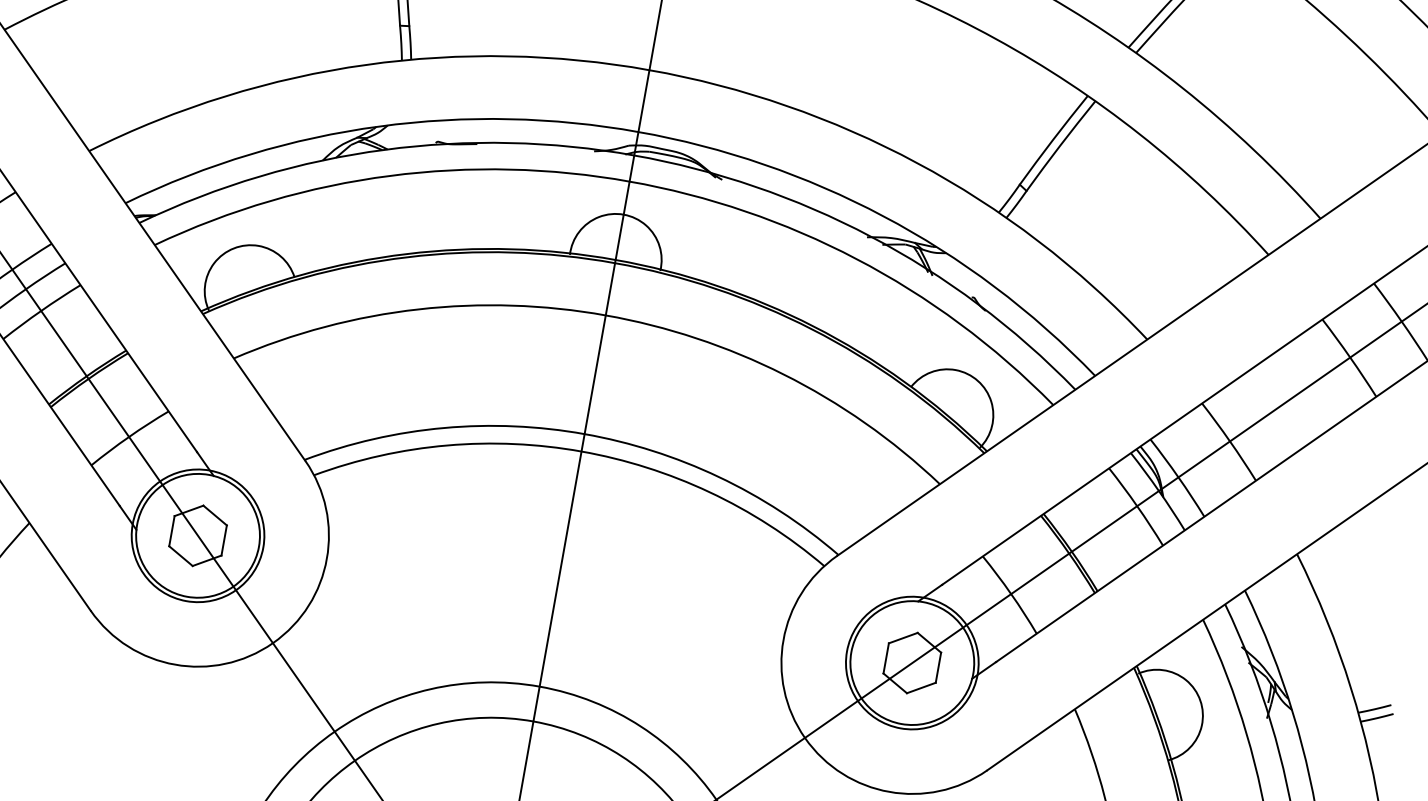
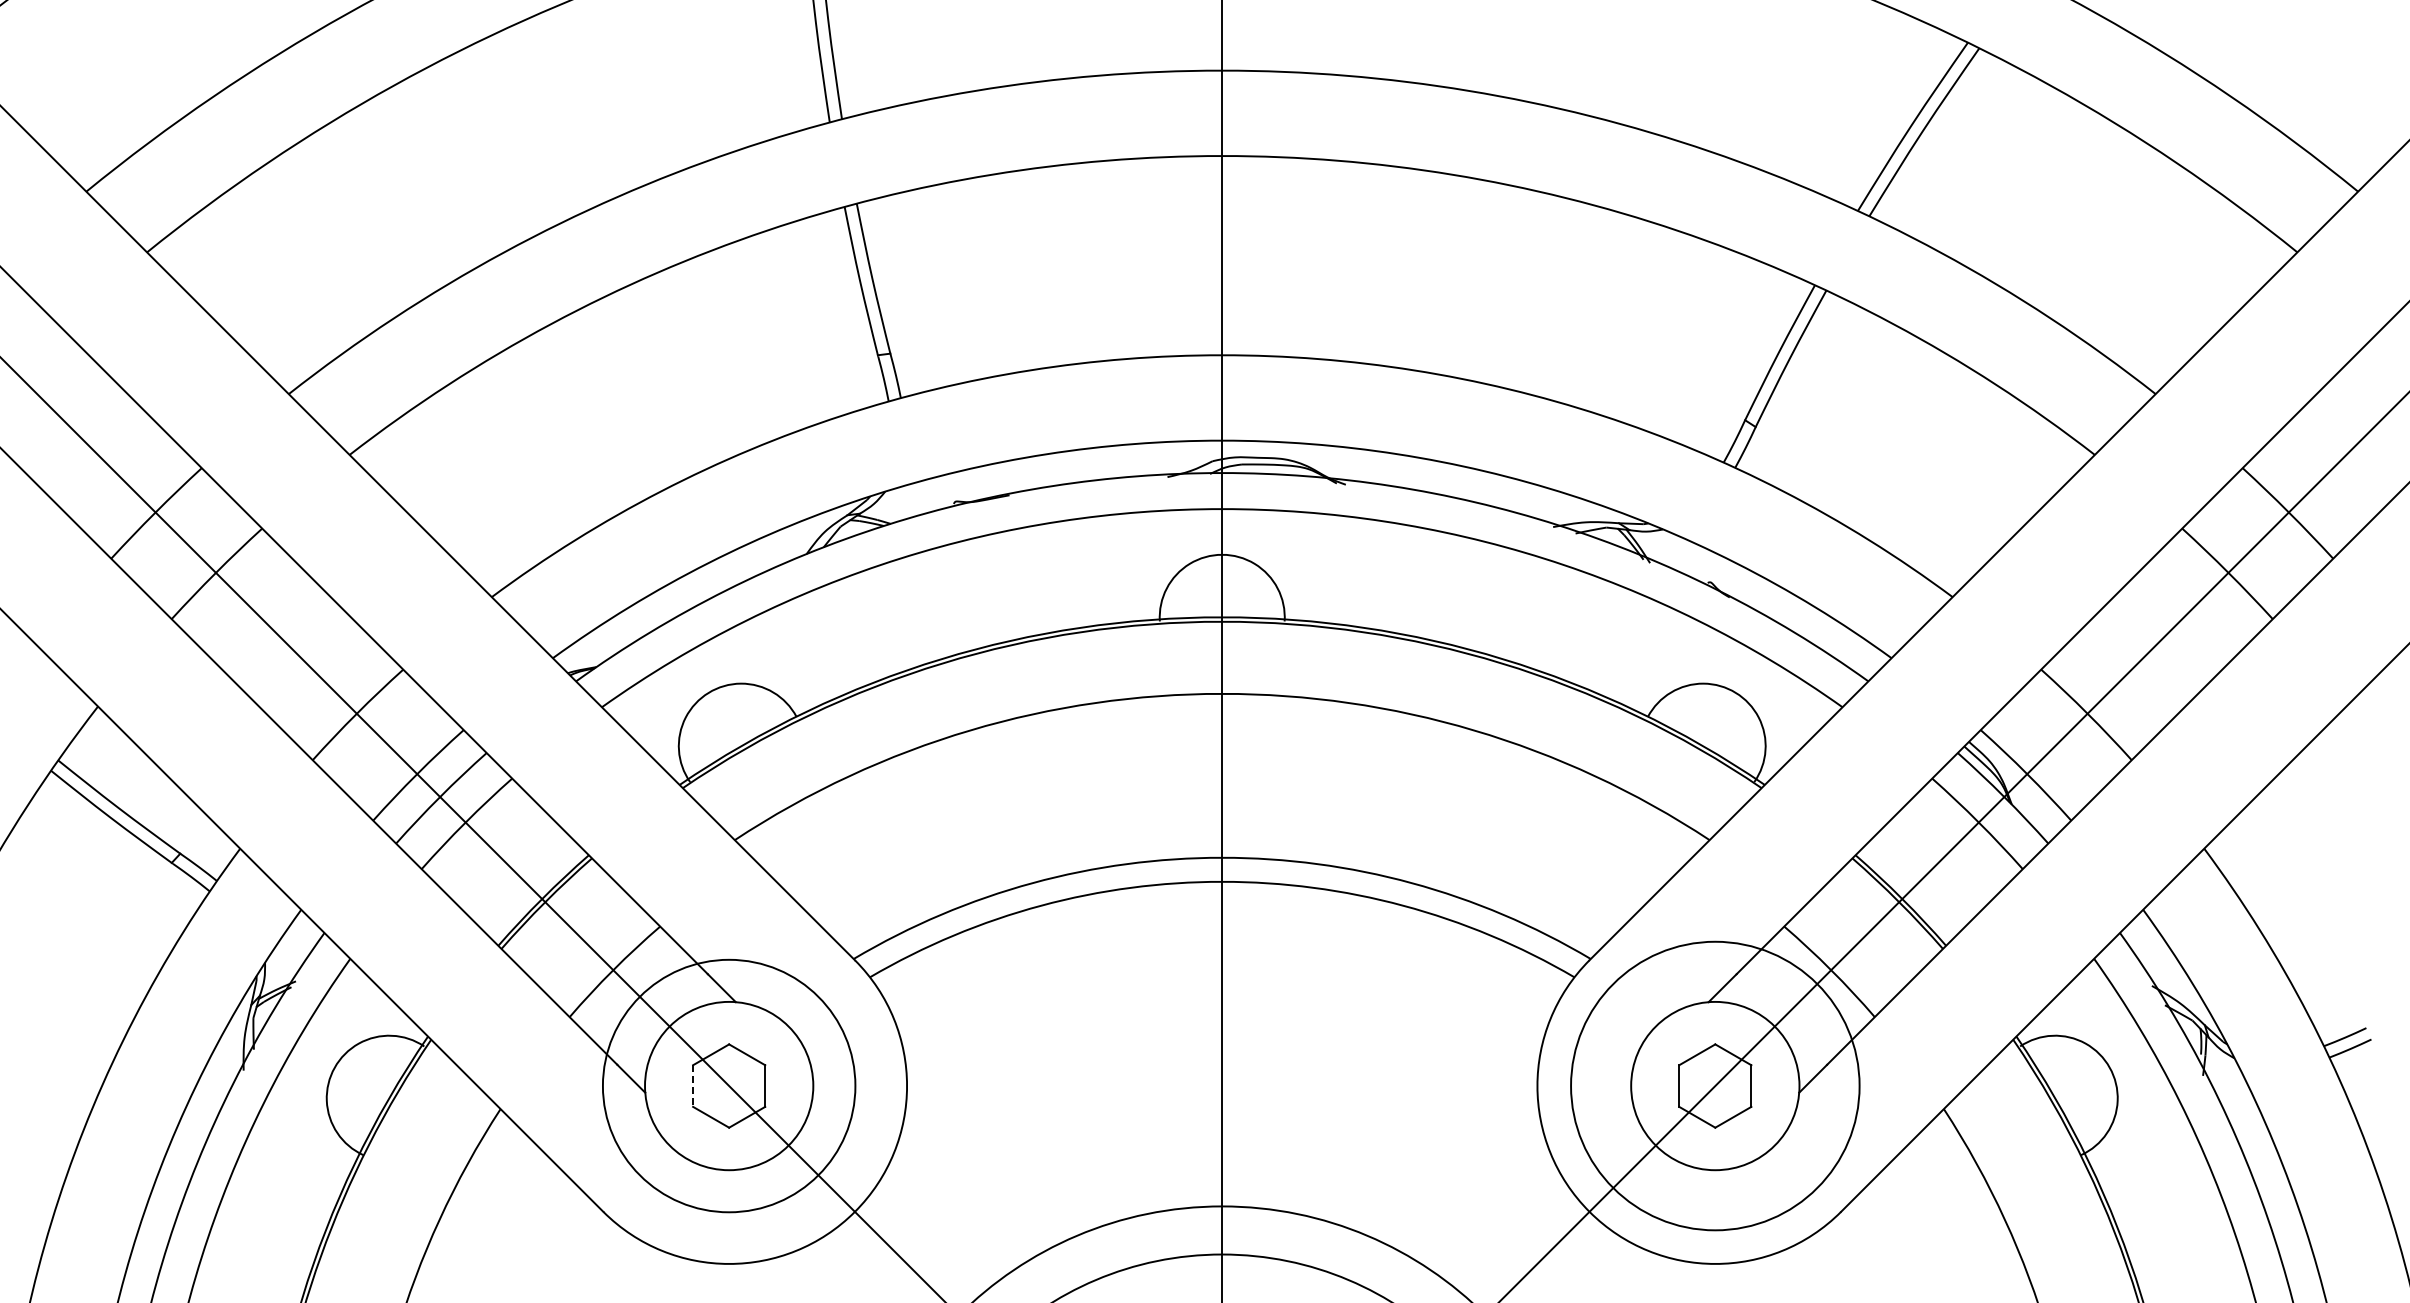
line: (172, 531) -> (693, 1086), solid -> dashed
circle: (198, 535) -> (729, 1085), size x1.4
circle: (912, 662) -> (1715, 1085), size x1.6

